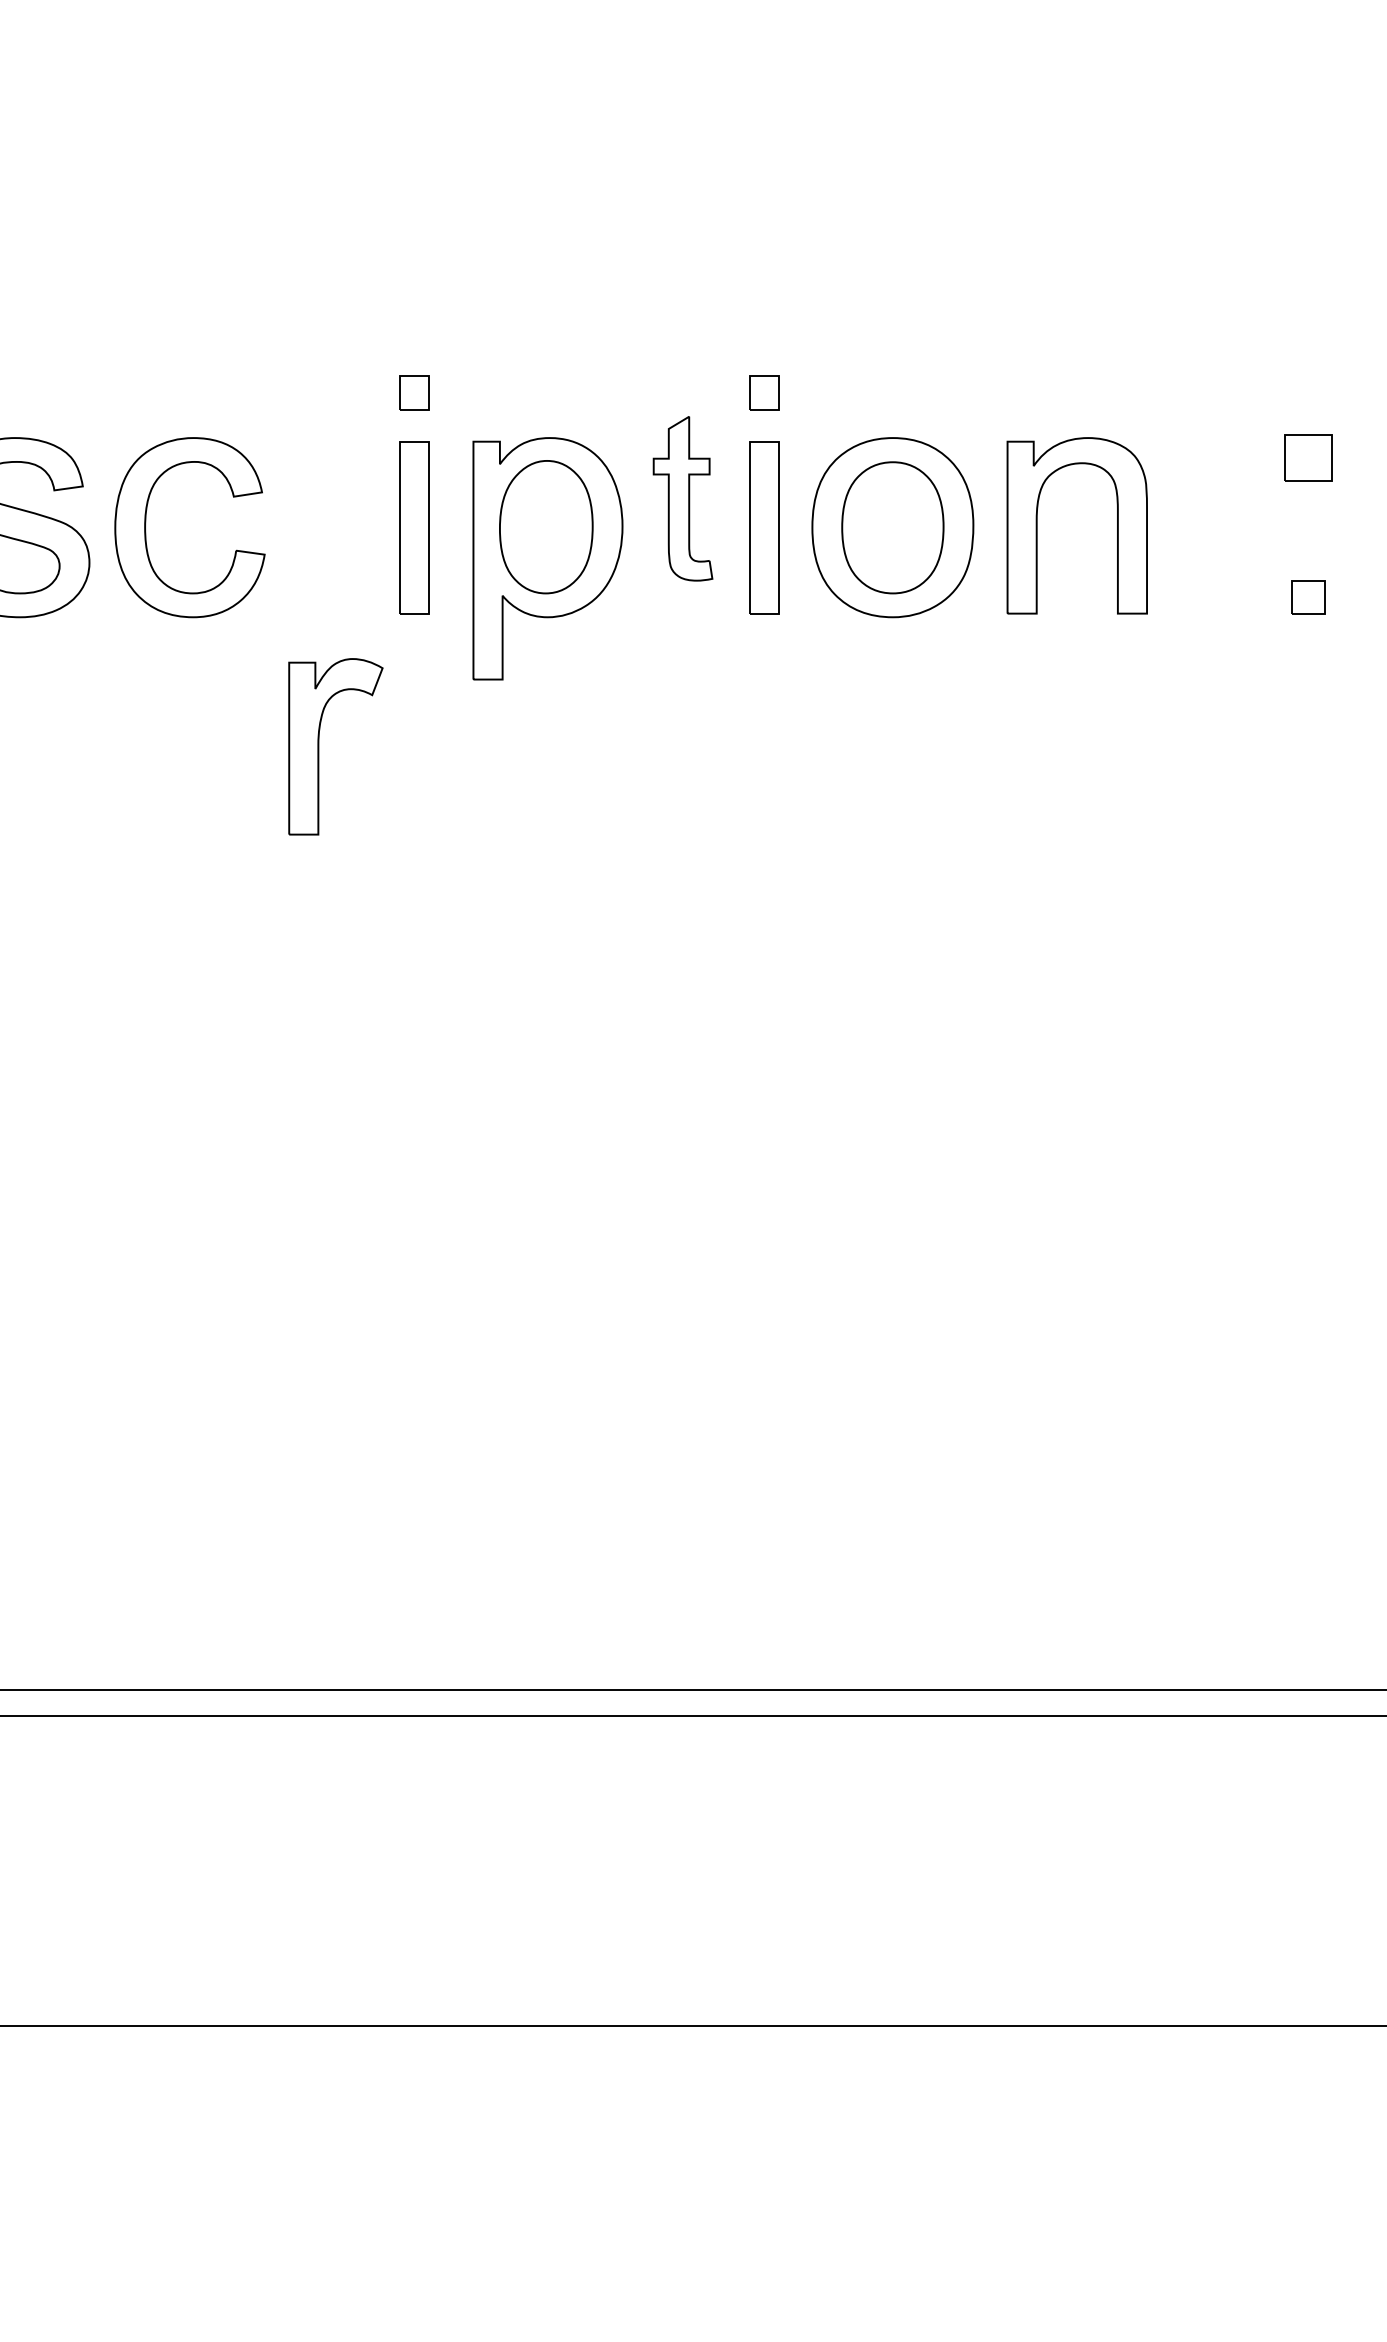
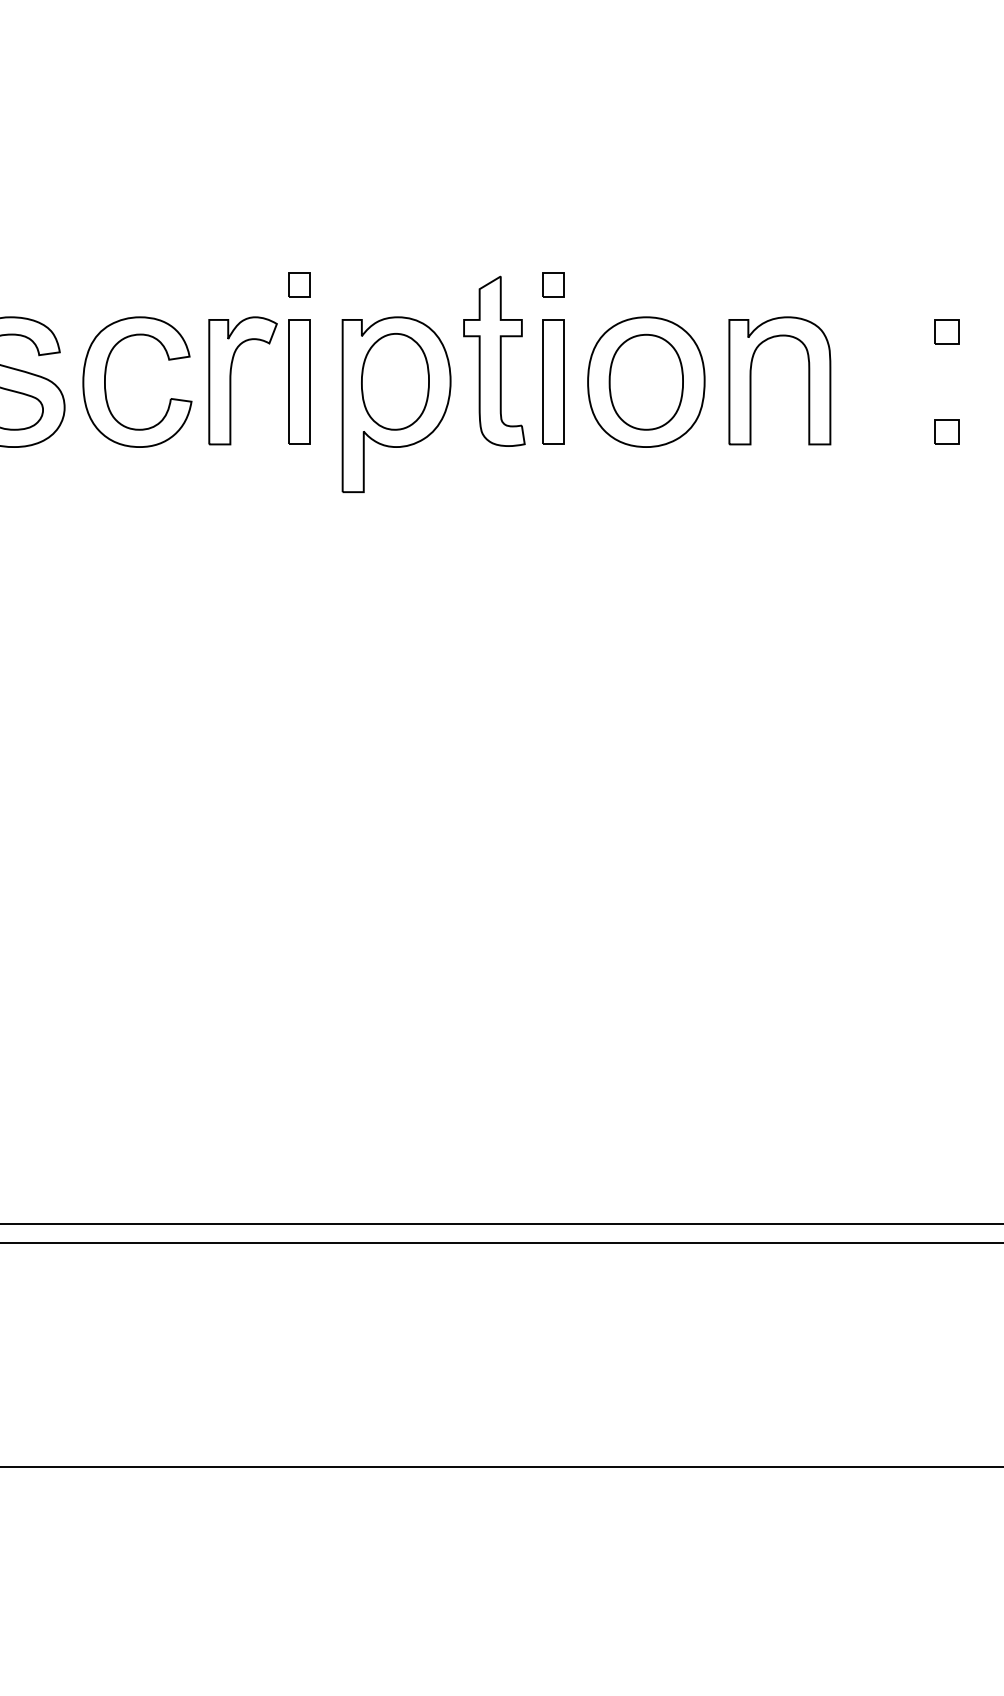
part: (1307, 457) -> (946, 331), size x0.71
part: (683, 497) -> (494, 360), size x1.43
part: (319, 746) -> (231, 380), moved

